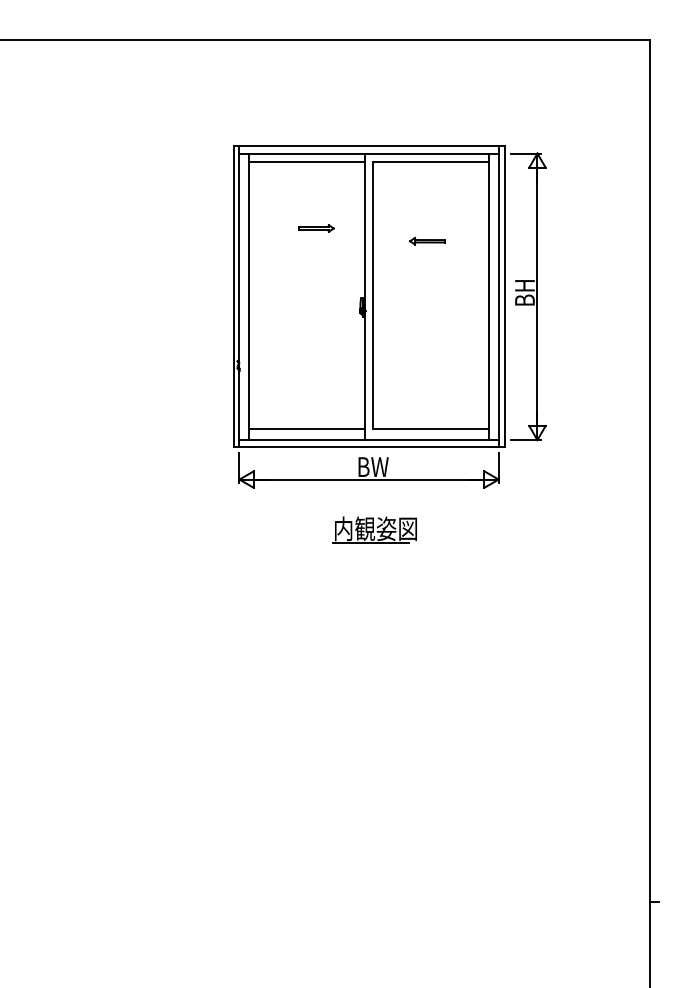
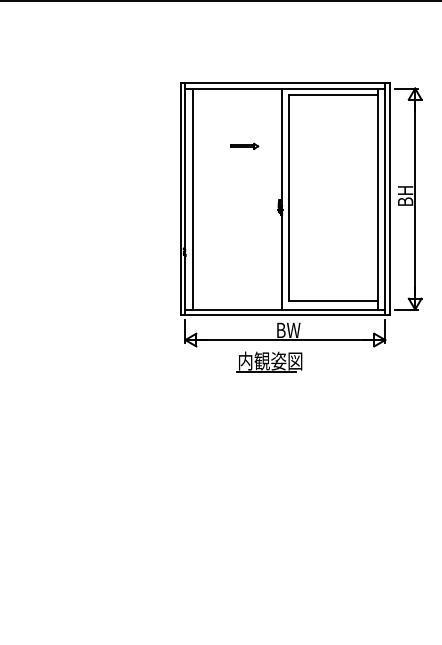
line: (306, 161) -> (237, 94), removed
part: (426, 241) -> (329, 156), removed
line: (306, 429) -> (237, 301), removed
part: (374, 529) -> (269, 361), moved

